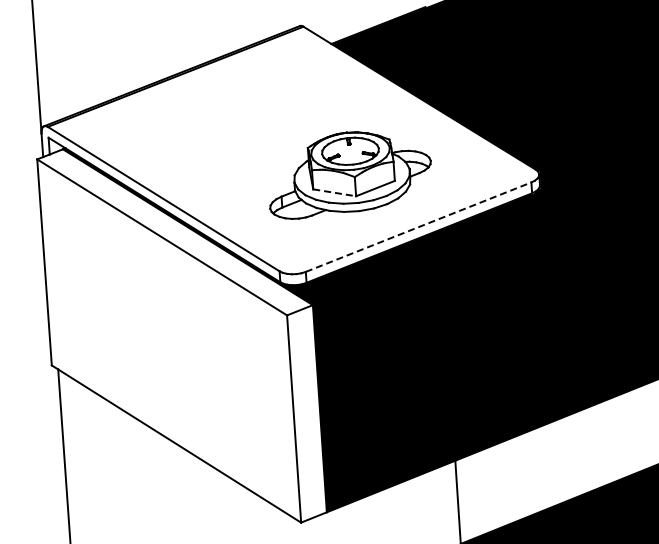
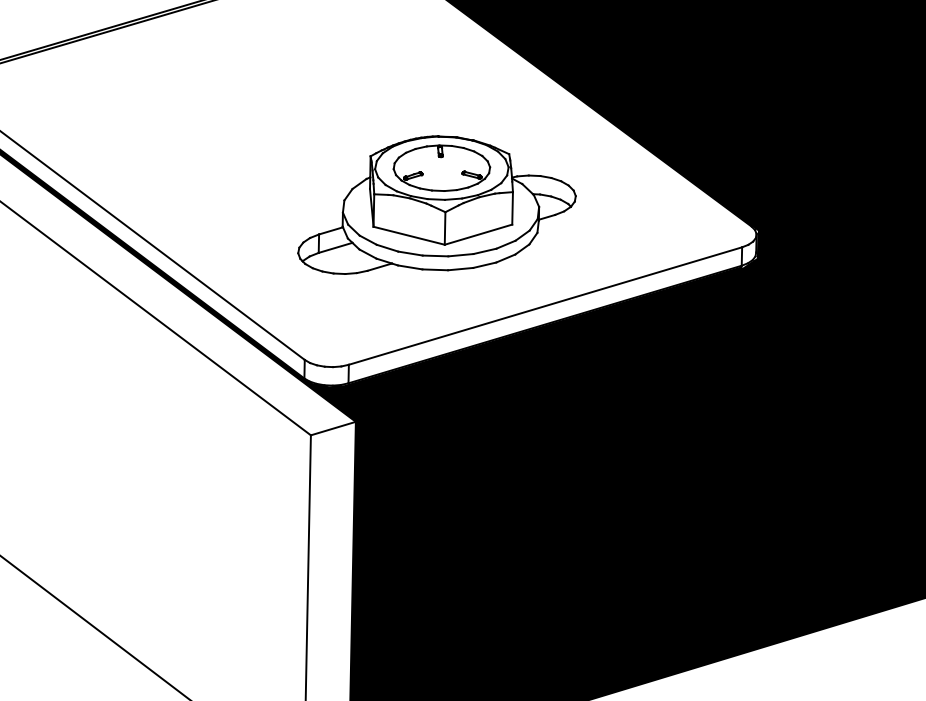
line: (334, 192) -> (408, 235), dashed -> solid
line: (419, 226) -> (547, 305), dashed -> solid

